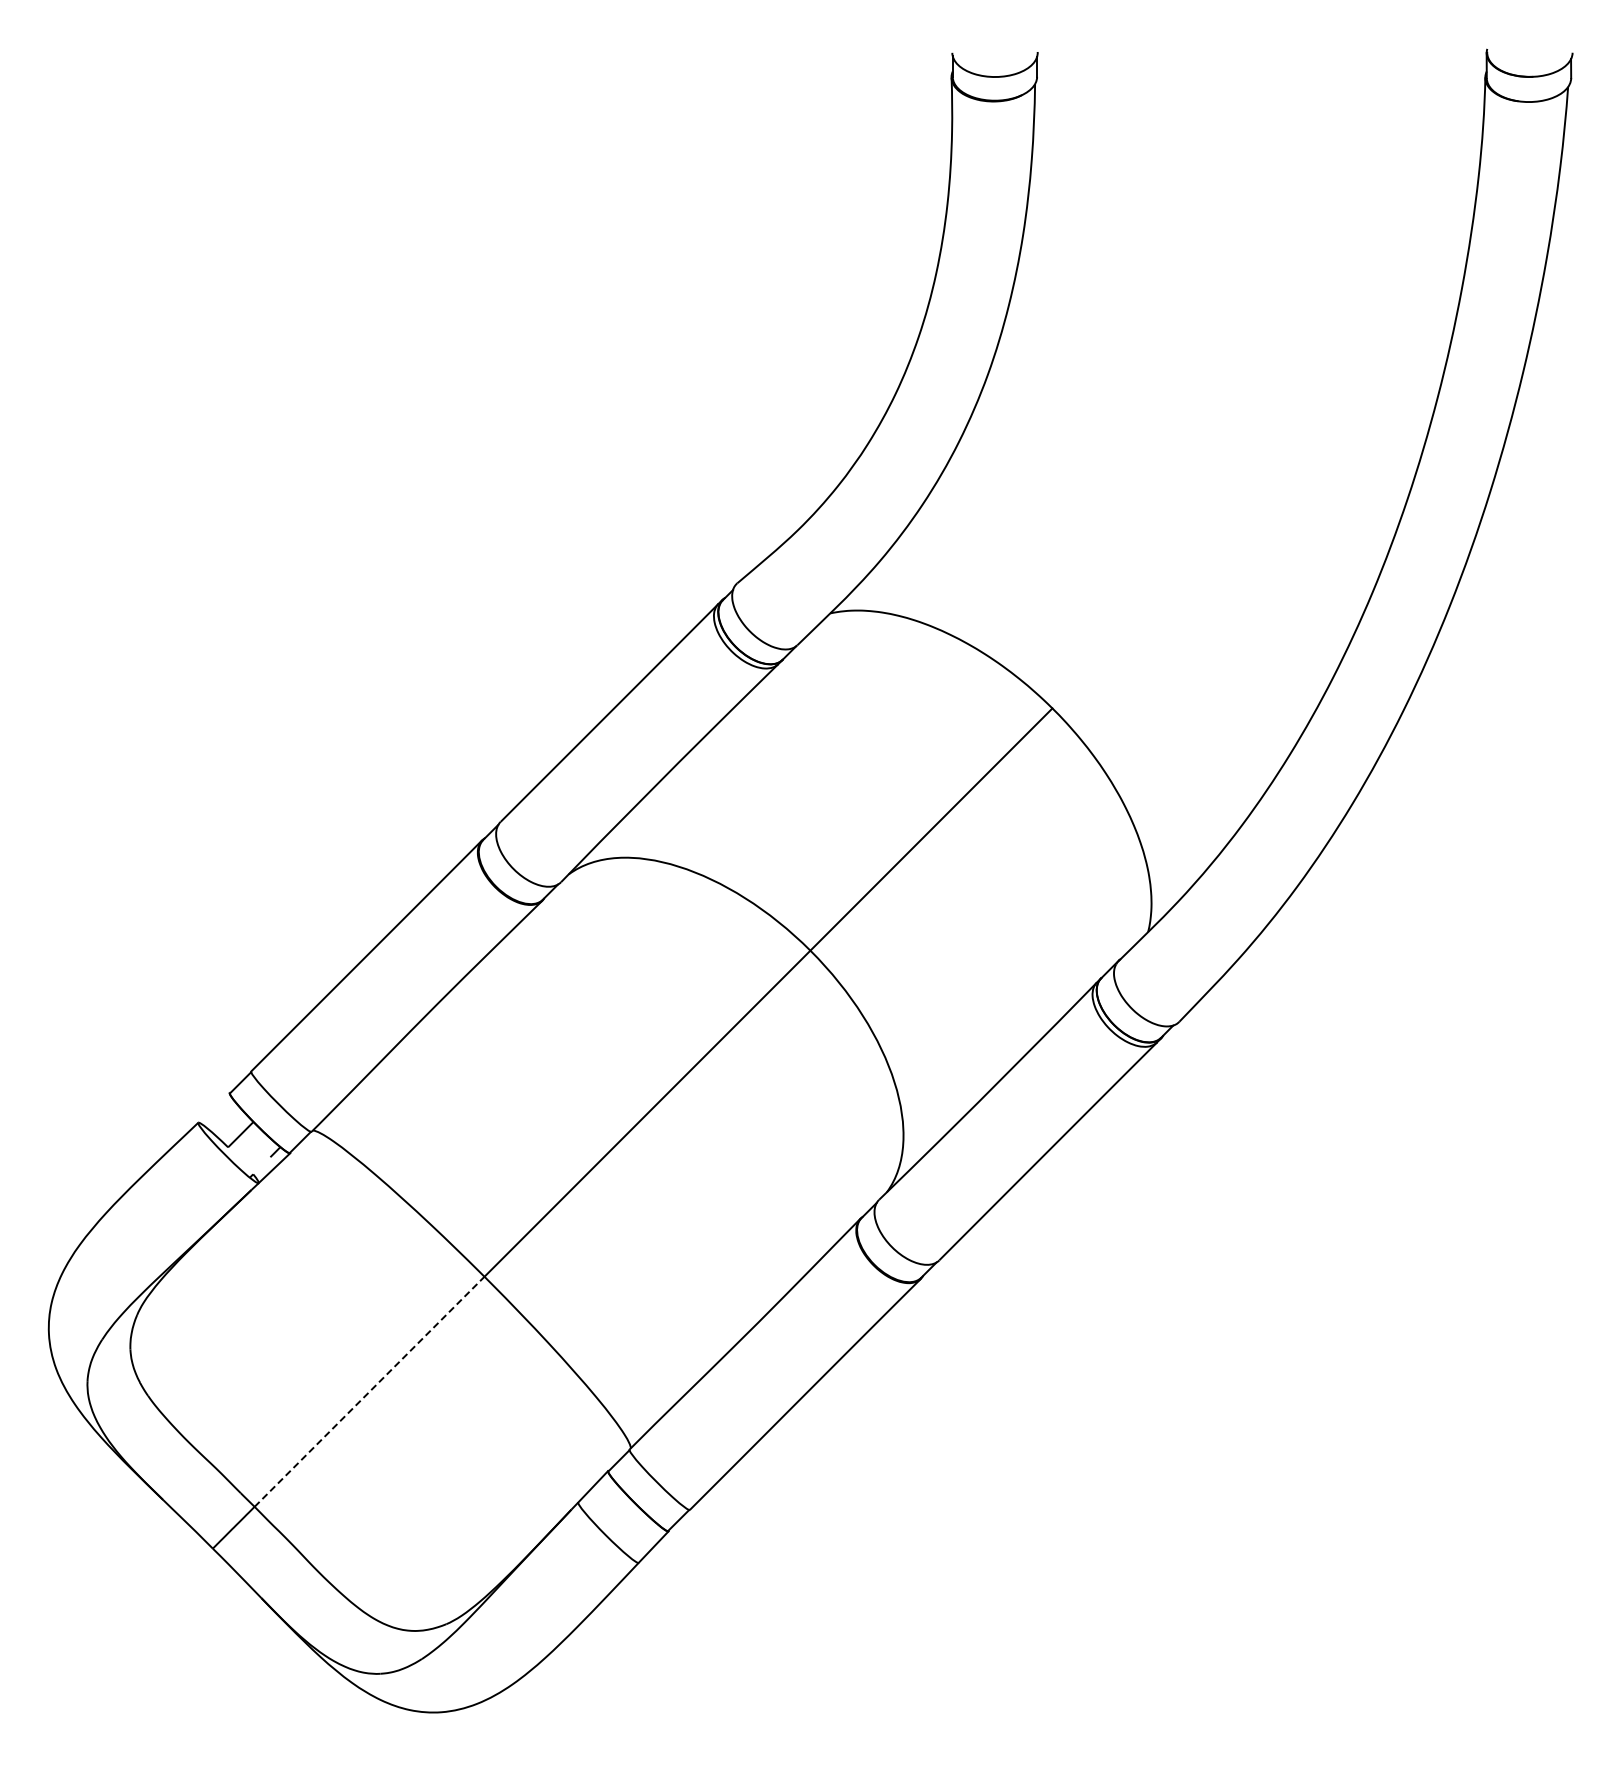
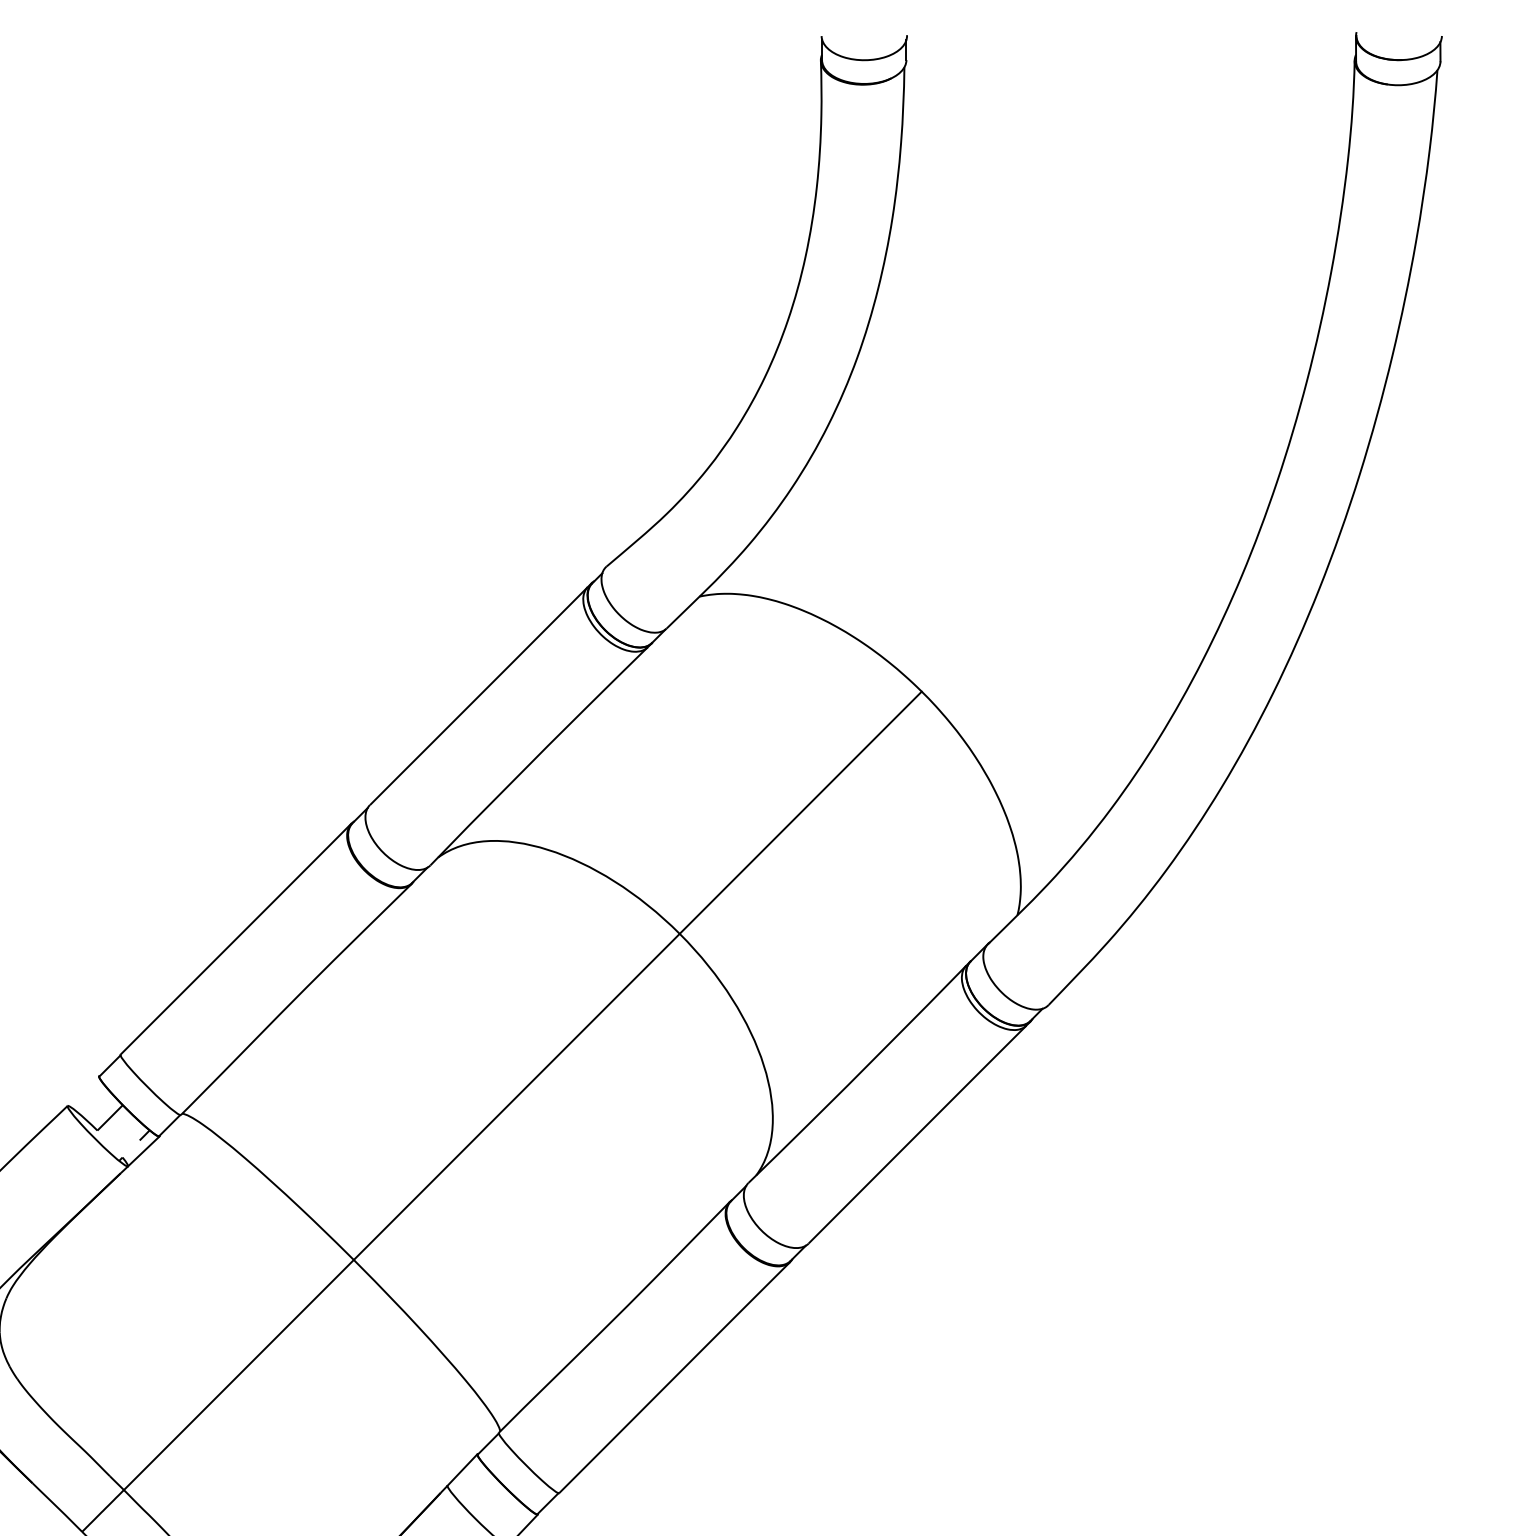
line: (369, 1391) -> (238, 1374), dashed -> solid

